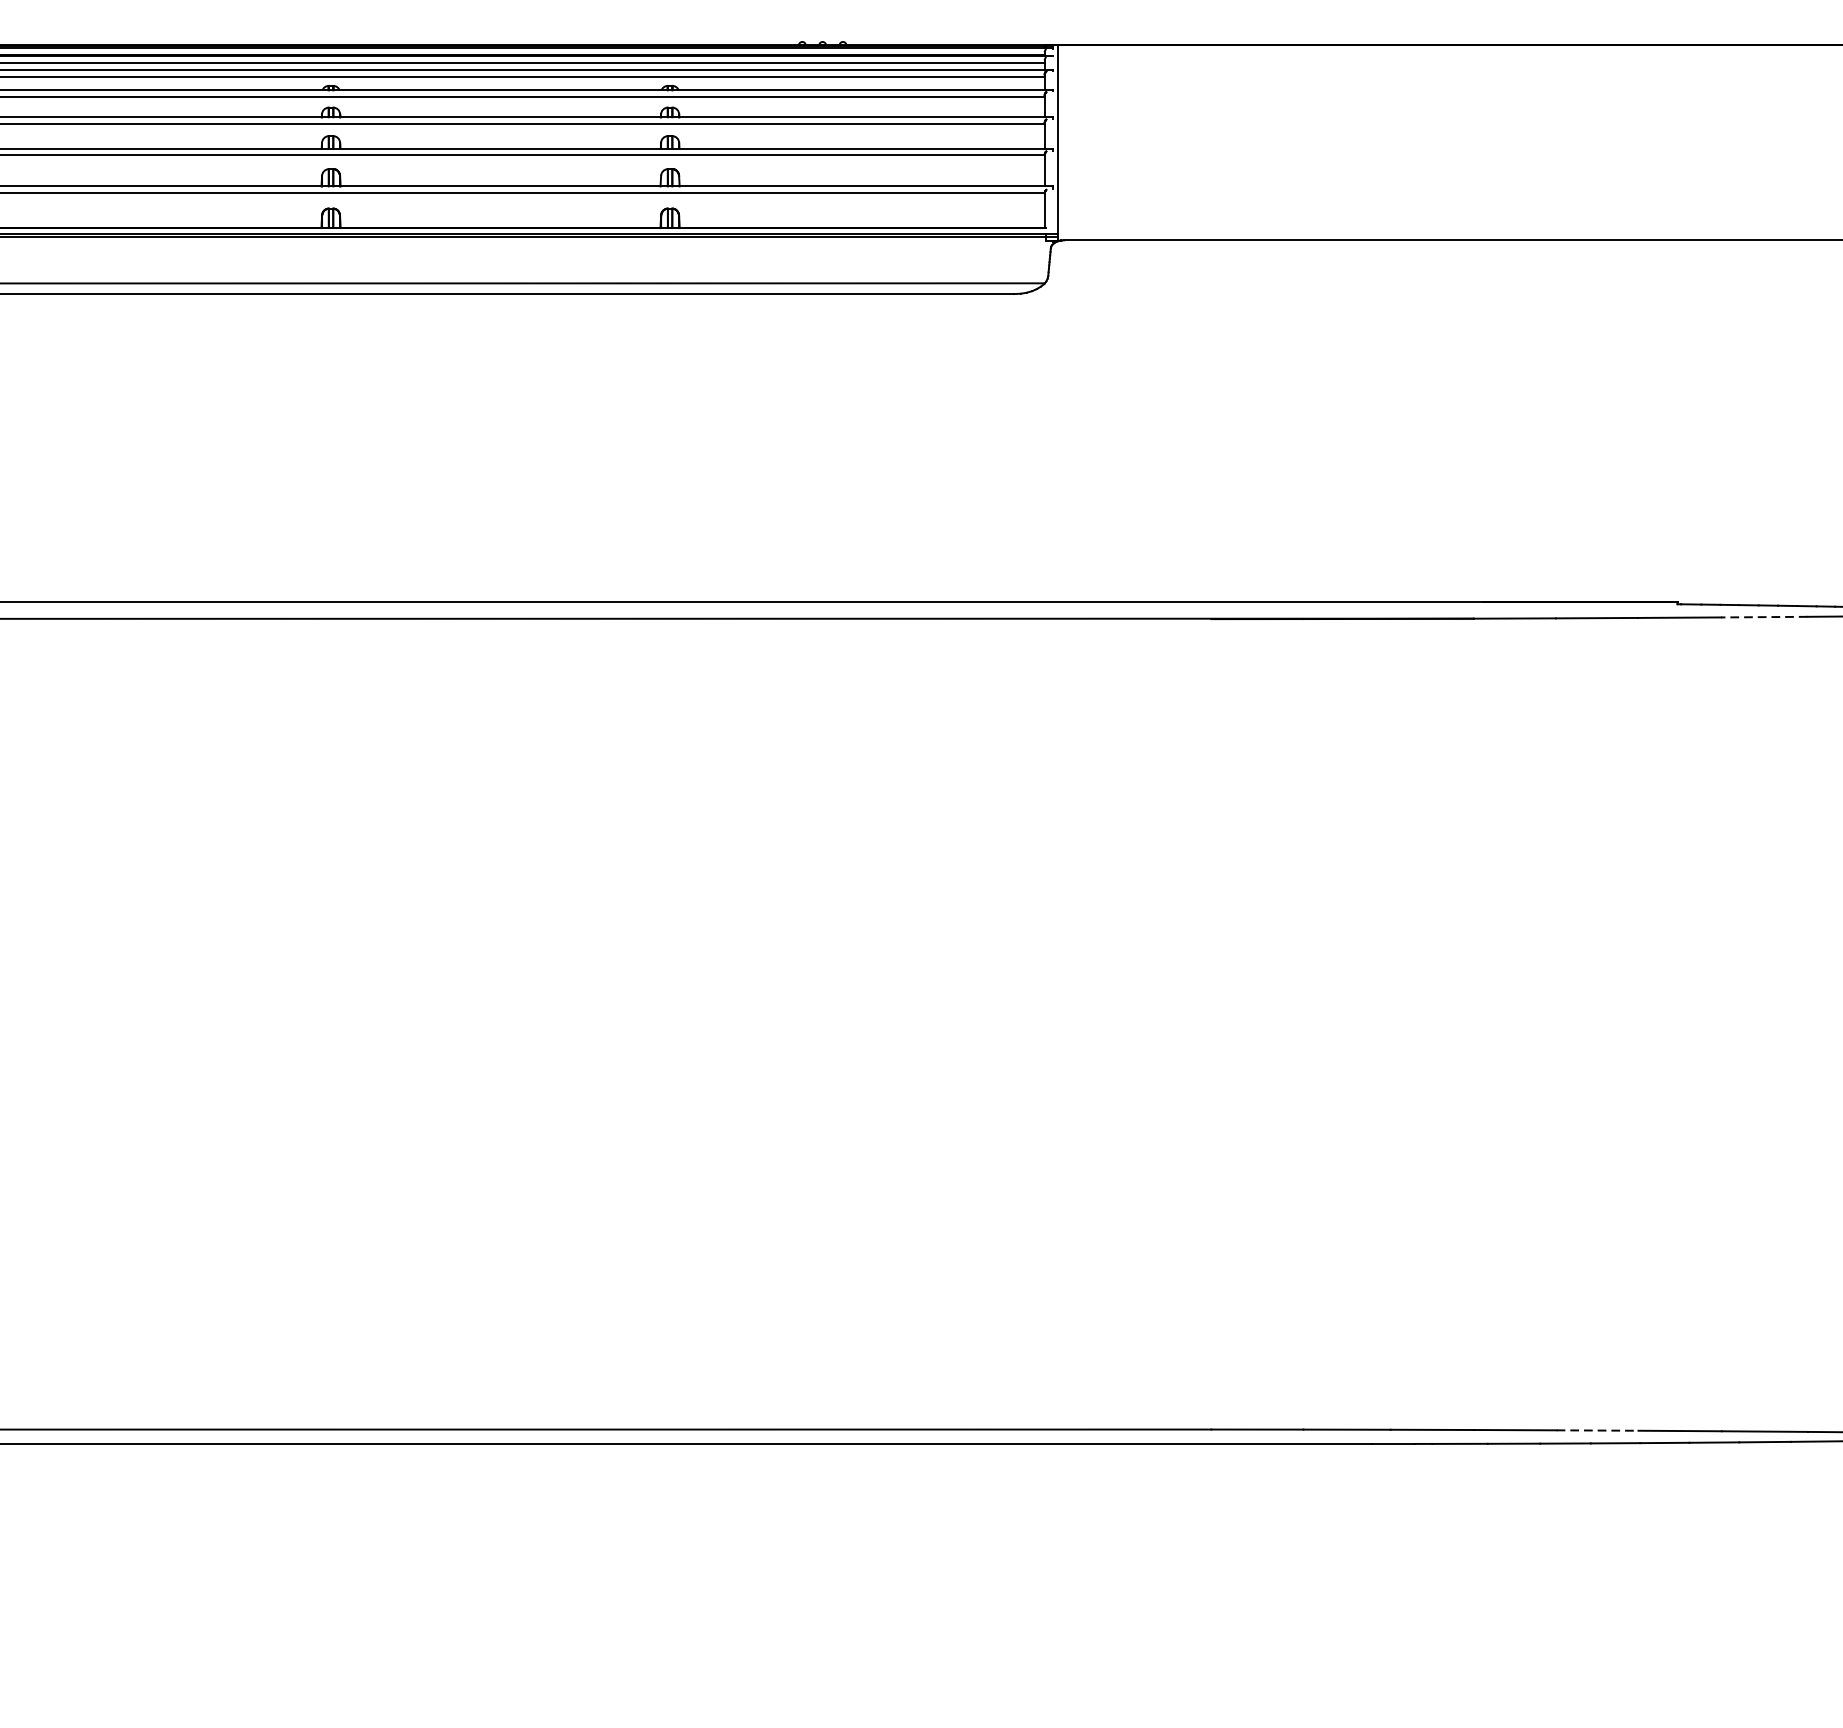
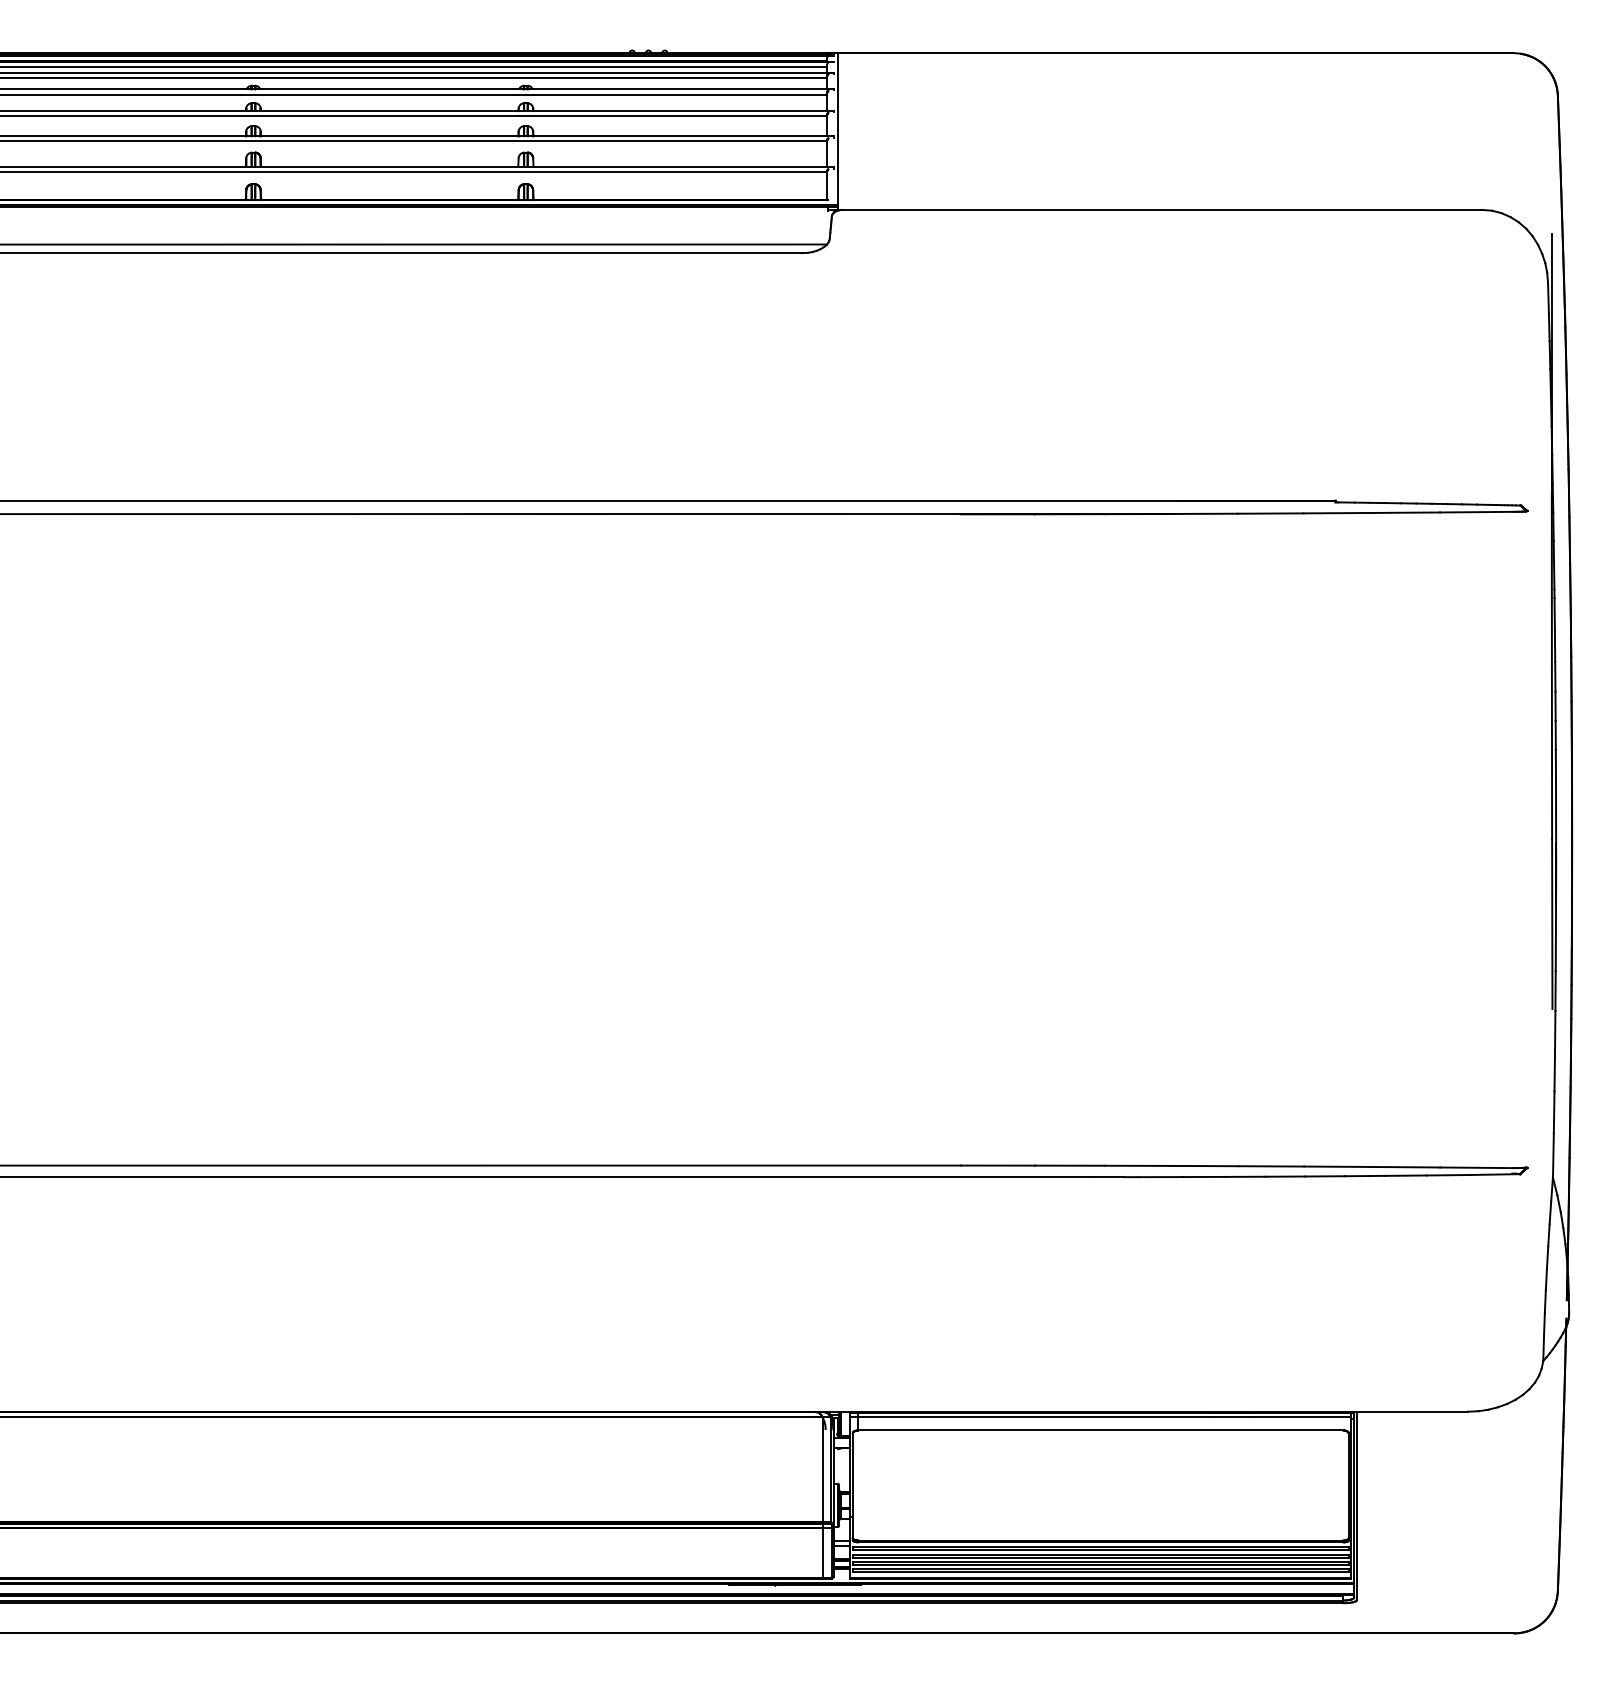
line: (1764, 616) -> (1405, 512), dashed -> solid
line: (1597, 1430) -> (1271, 1166), dashed -> solid

